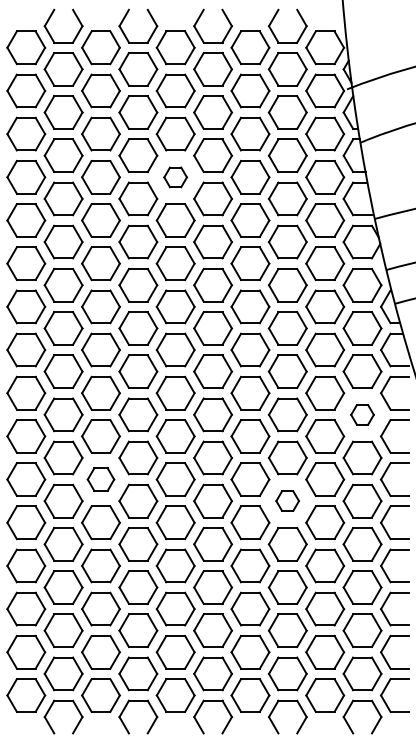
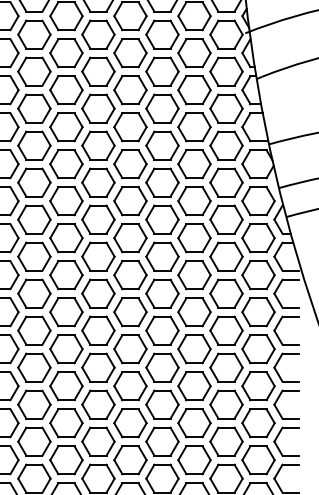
part: (175, 177) -> (98, 108), size x1.67
part: (362, 414) -> (258, 311), size x1.67
part: (100, 479) -> (33, 367), size x1.43
part: (287, 500) -> (194, 385), size x1.67

